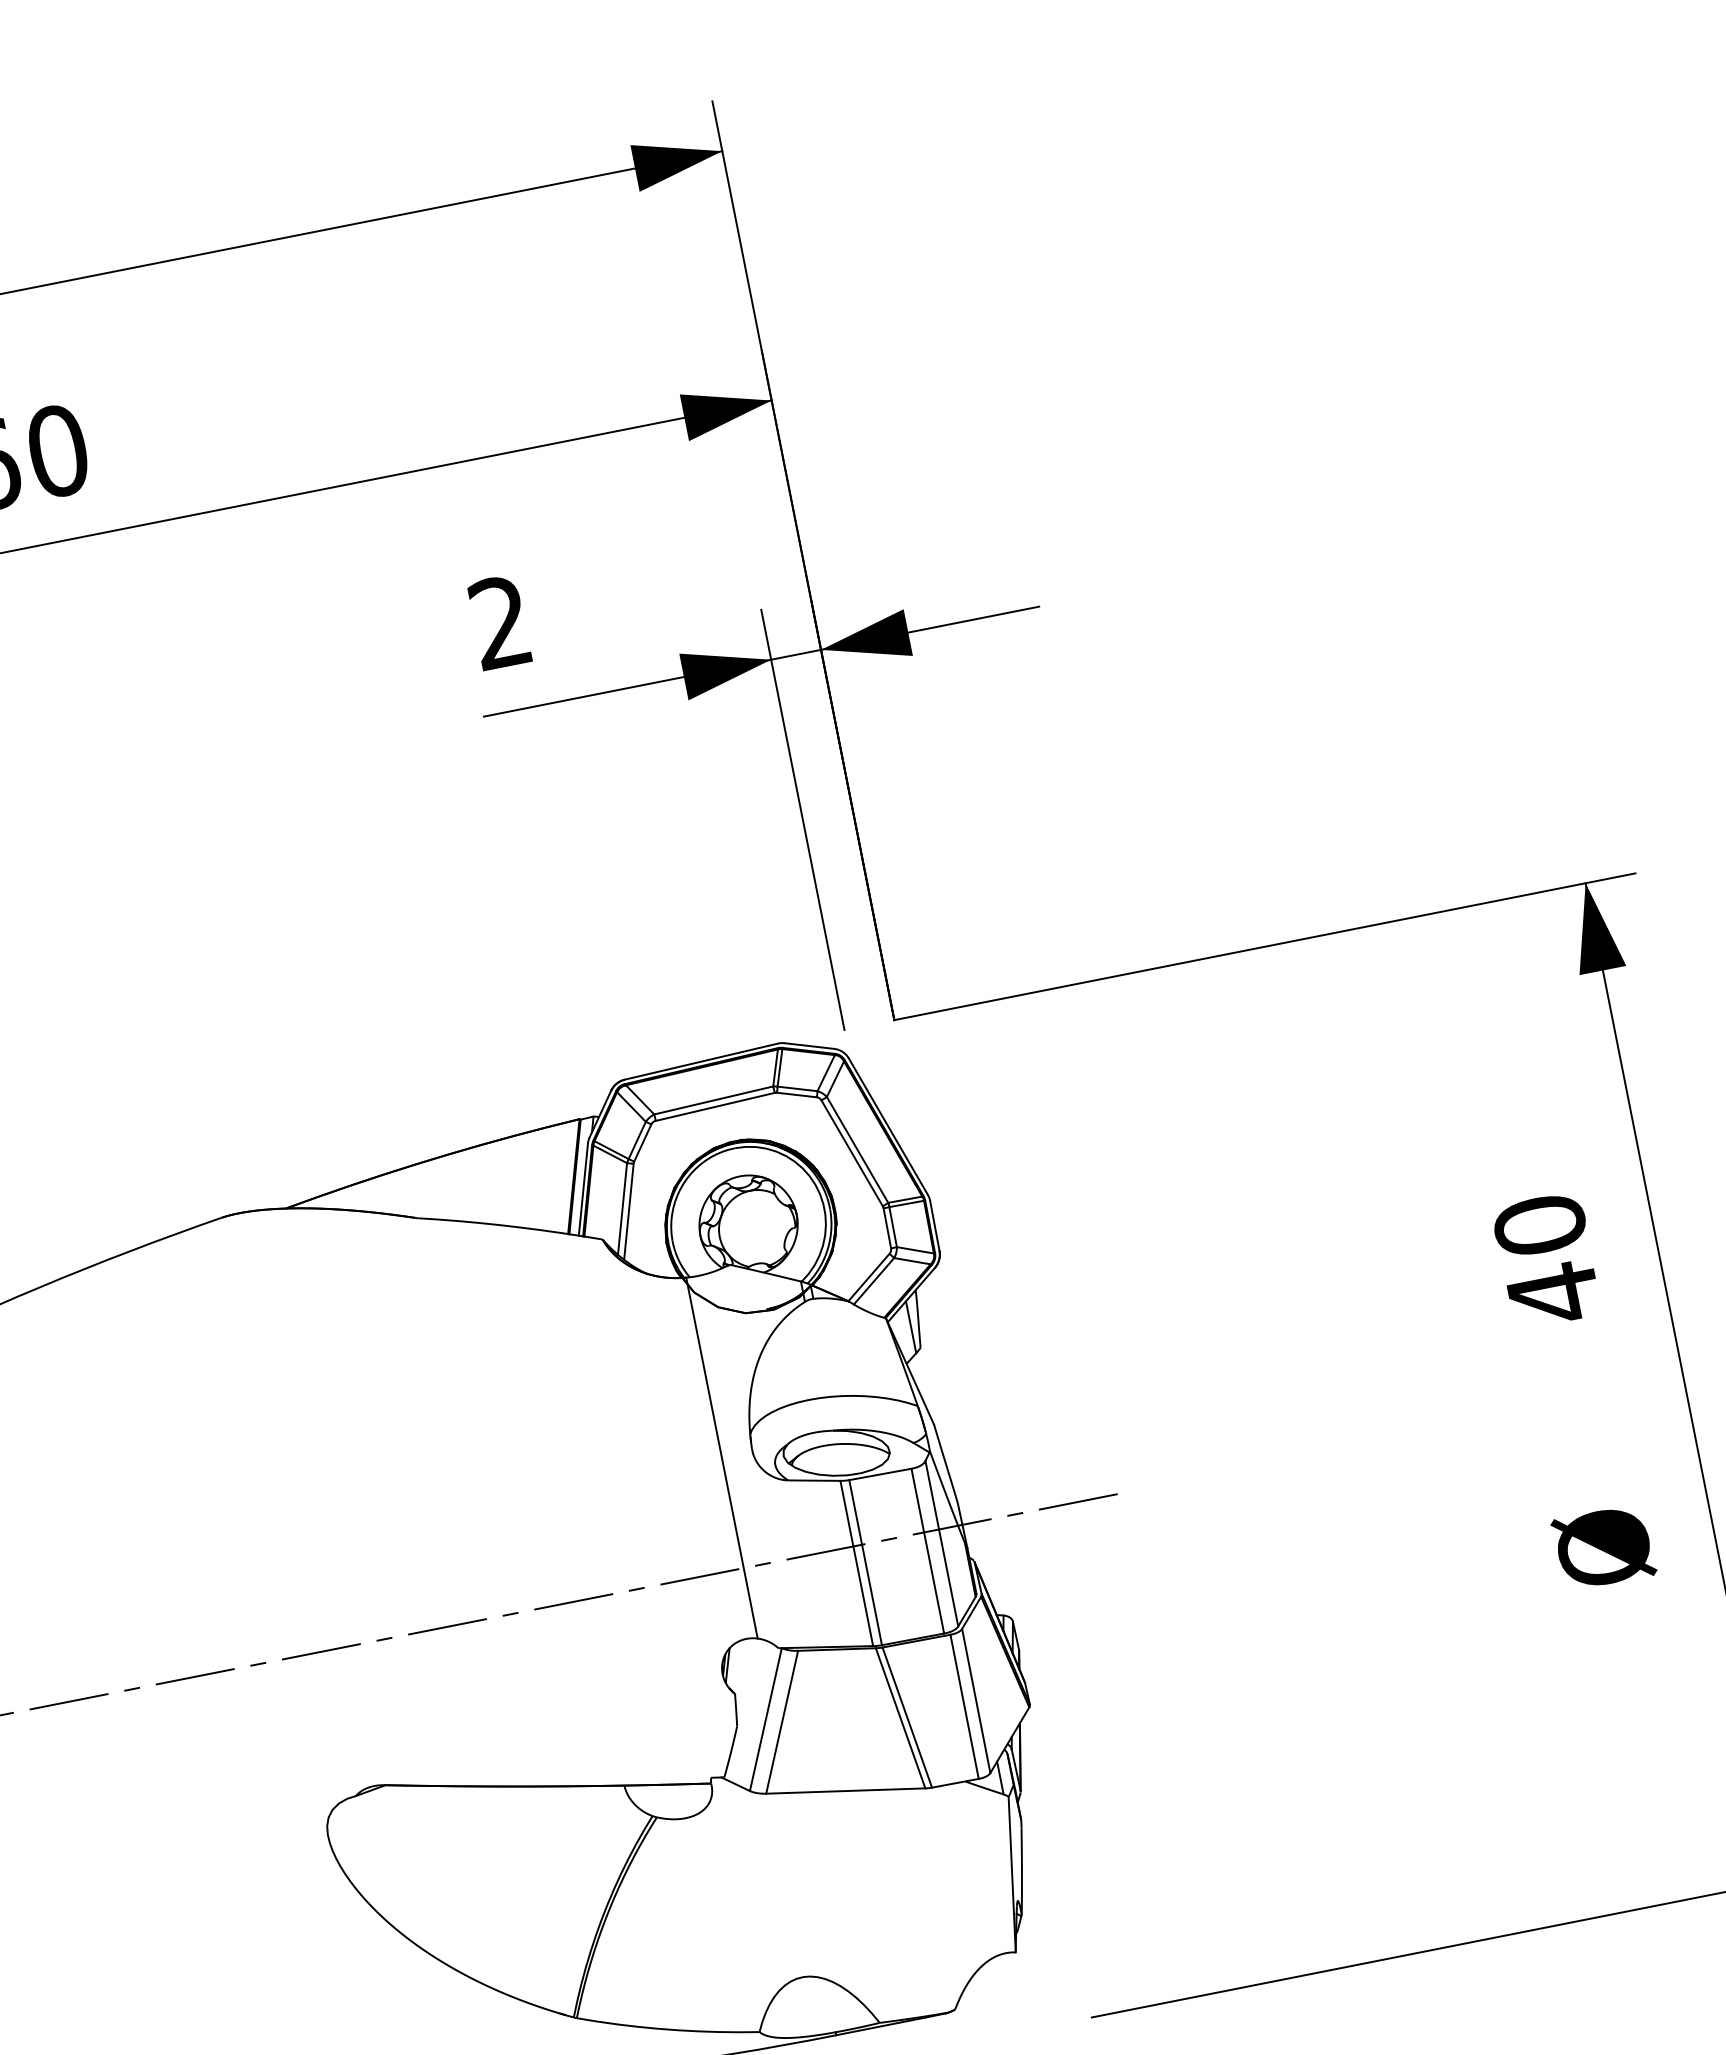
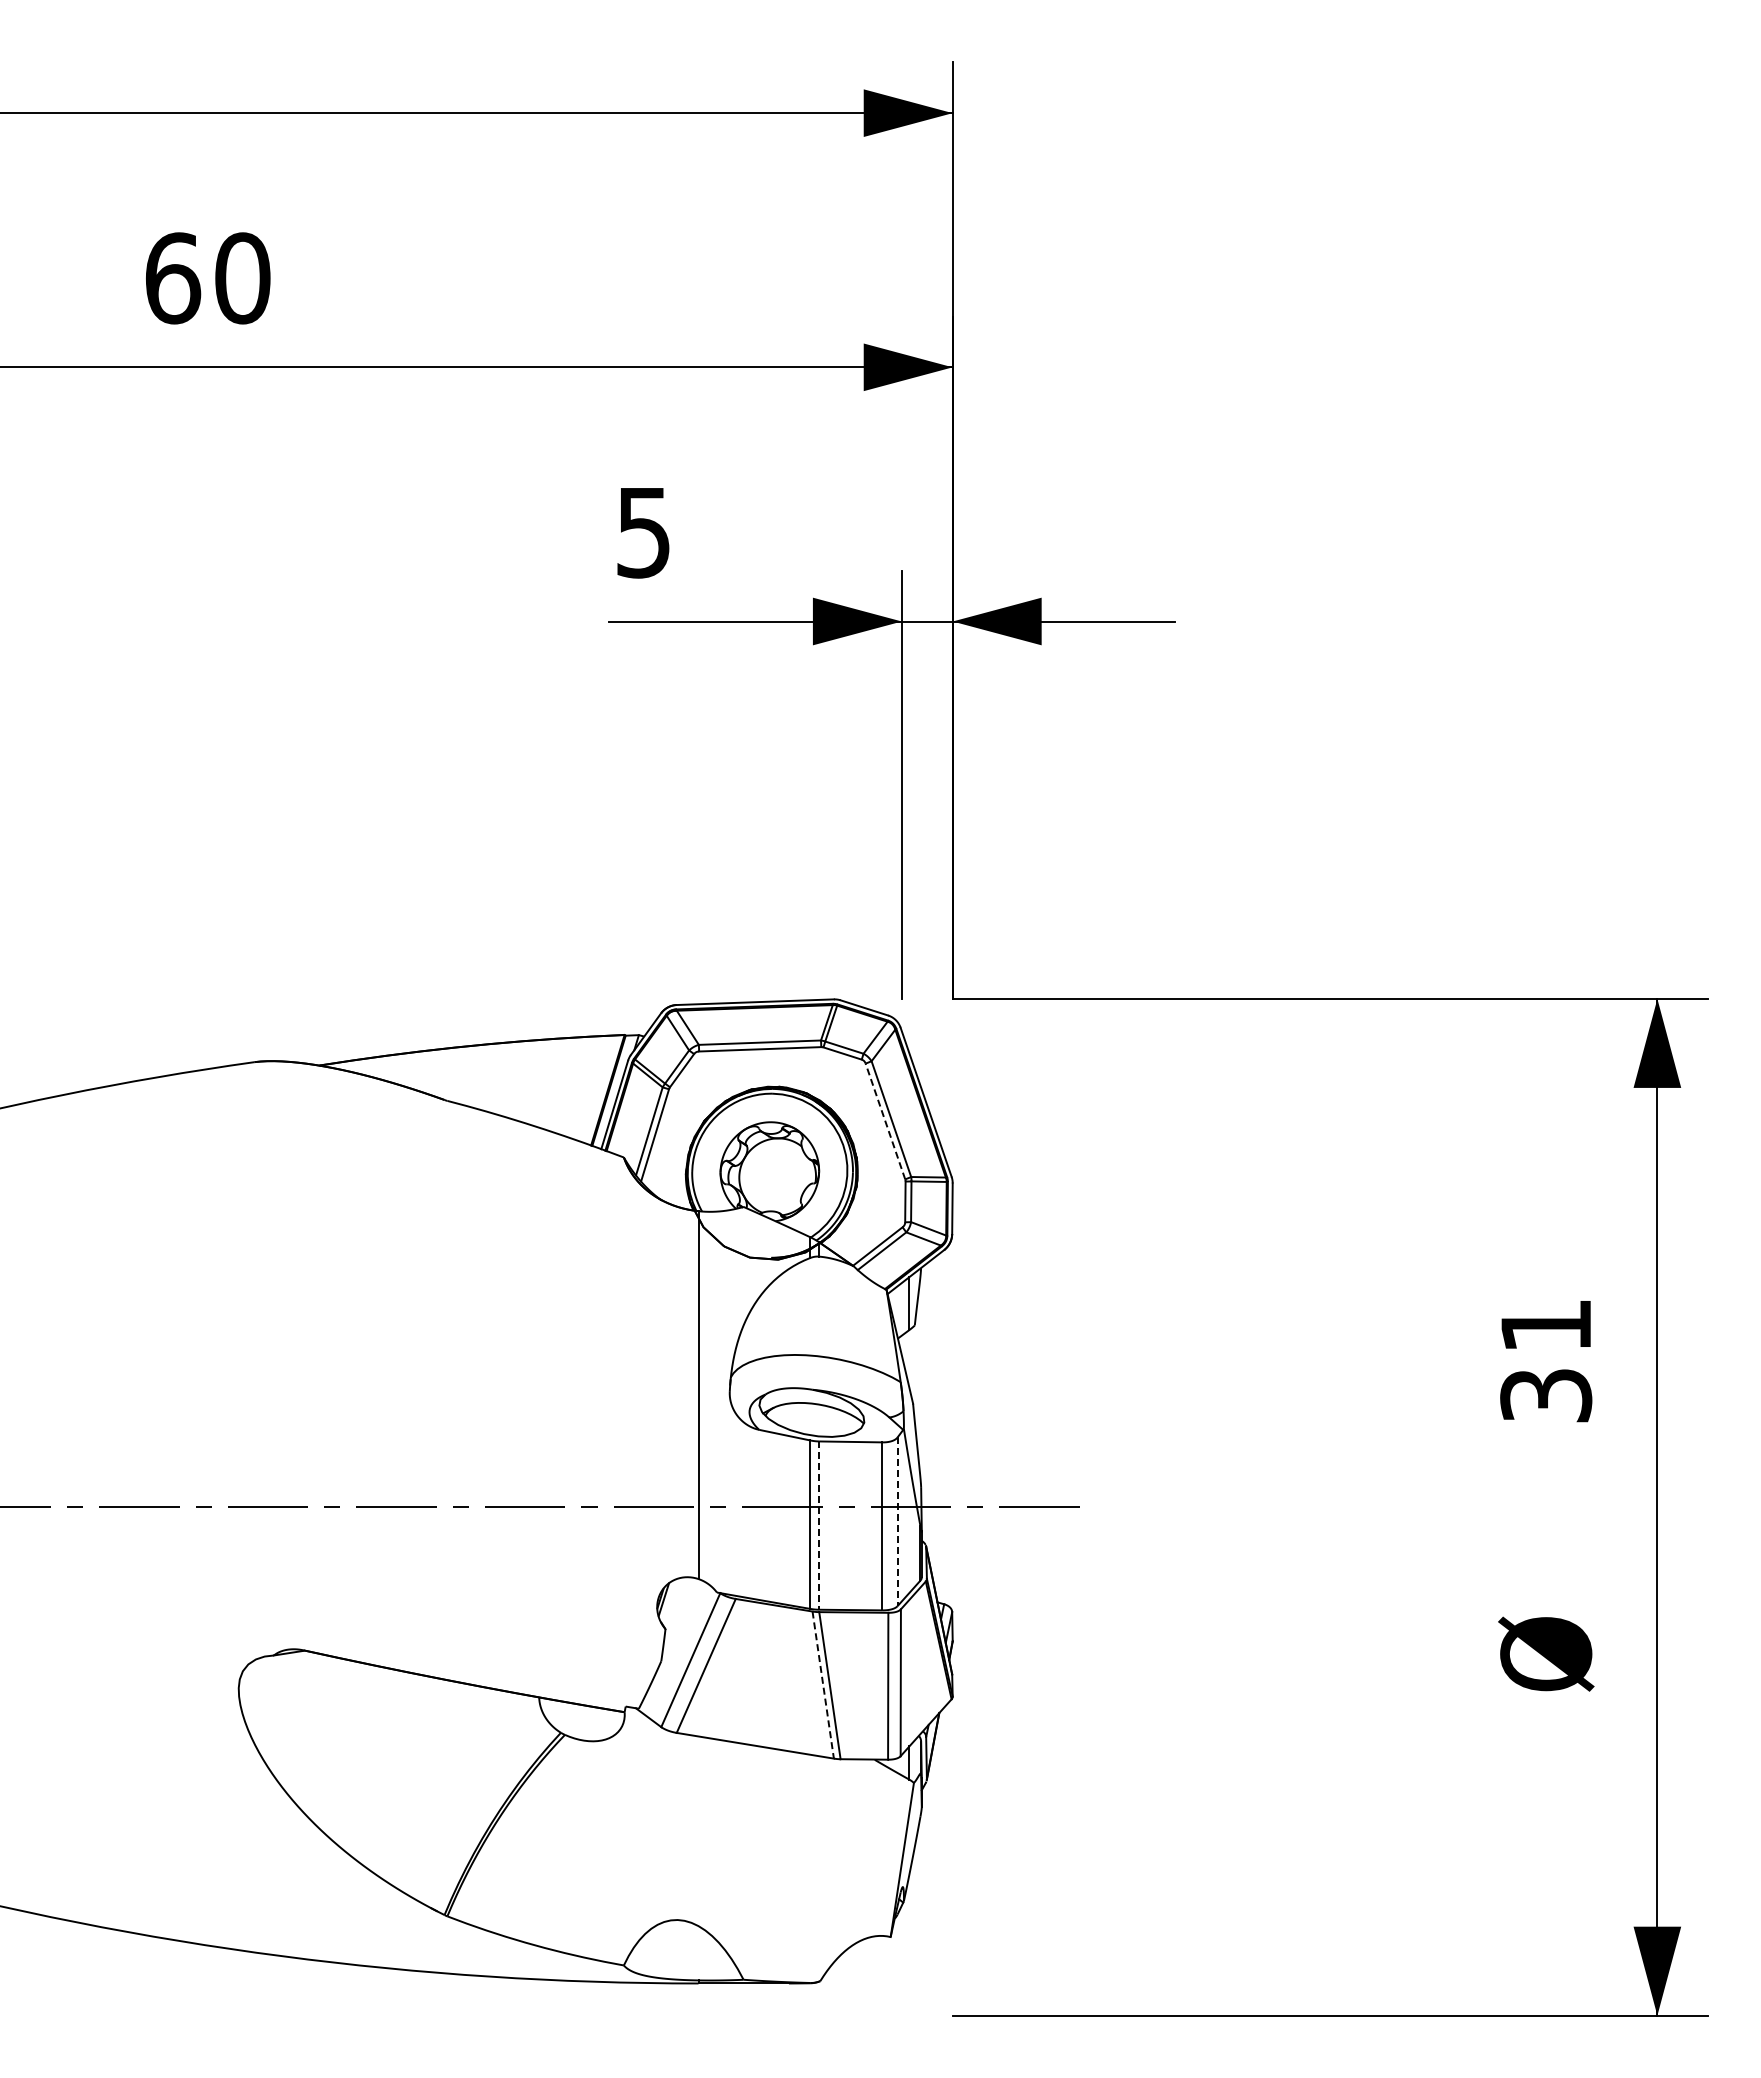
text: (500, 622) -> (643, 532), 2 -> 5
line: (852, 1153) -> (885, 1121), solid -> dashed
text: (1547, 1260) -> (1546, 1361), 40 -> 31
line: (941, 1544) -> (897, 1522), solid -> dashed
line: (866, 1563) -> (819, 1526), solid -> dashed
line: (900, 1718) -> (823, 1685), solid -> dashed

